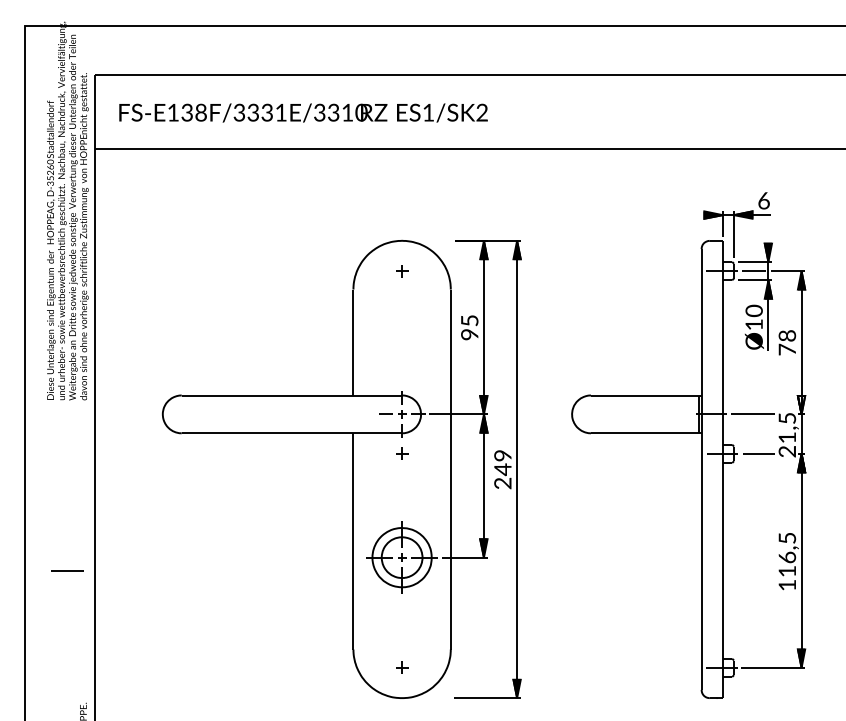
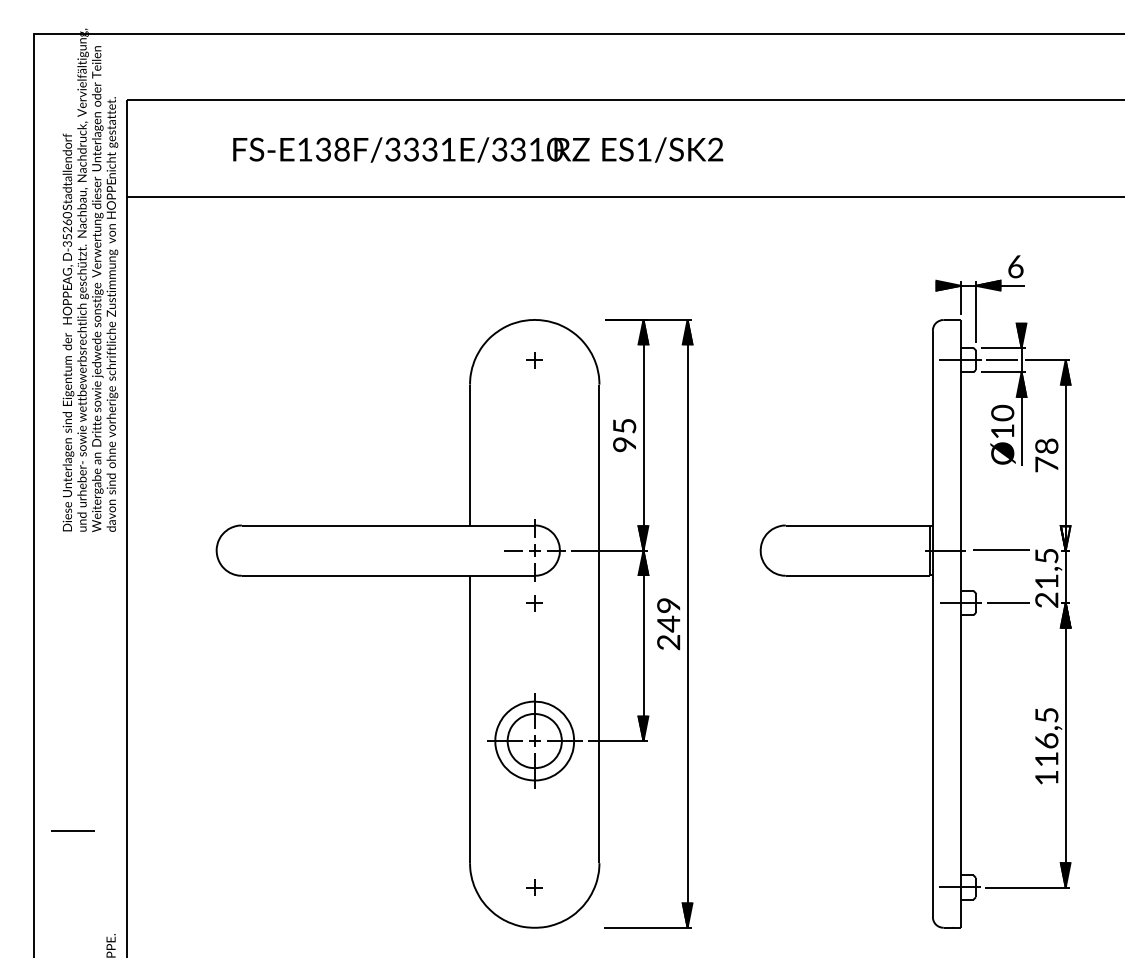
text: (303, 112) -> (478, 149), moved
line: (67, 570) -> (72, 829), moved

